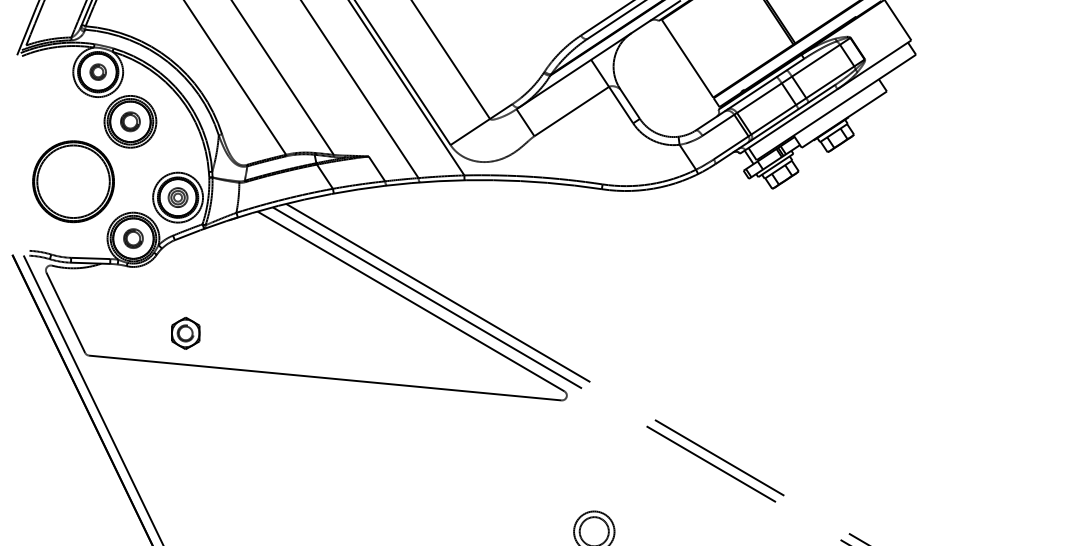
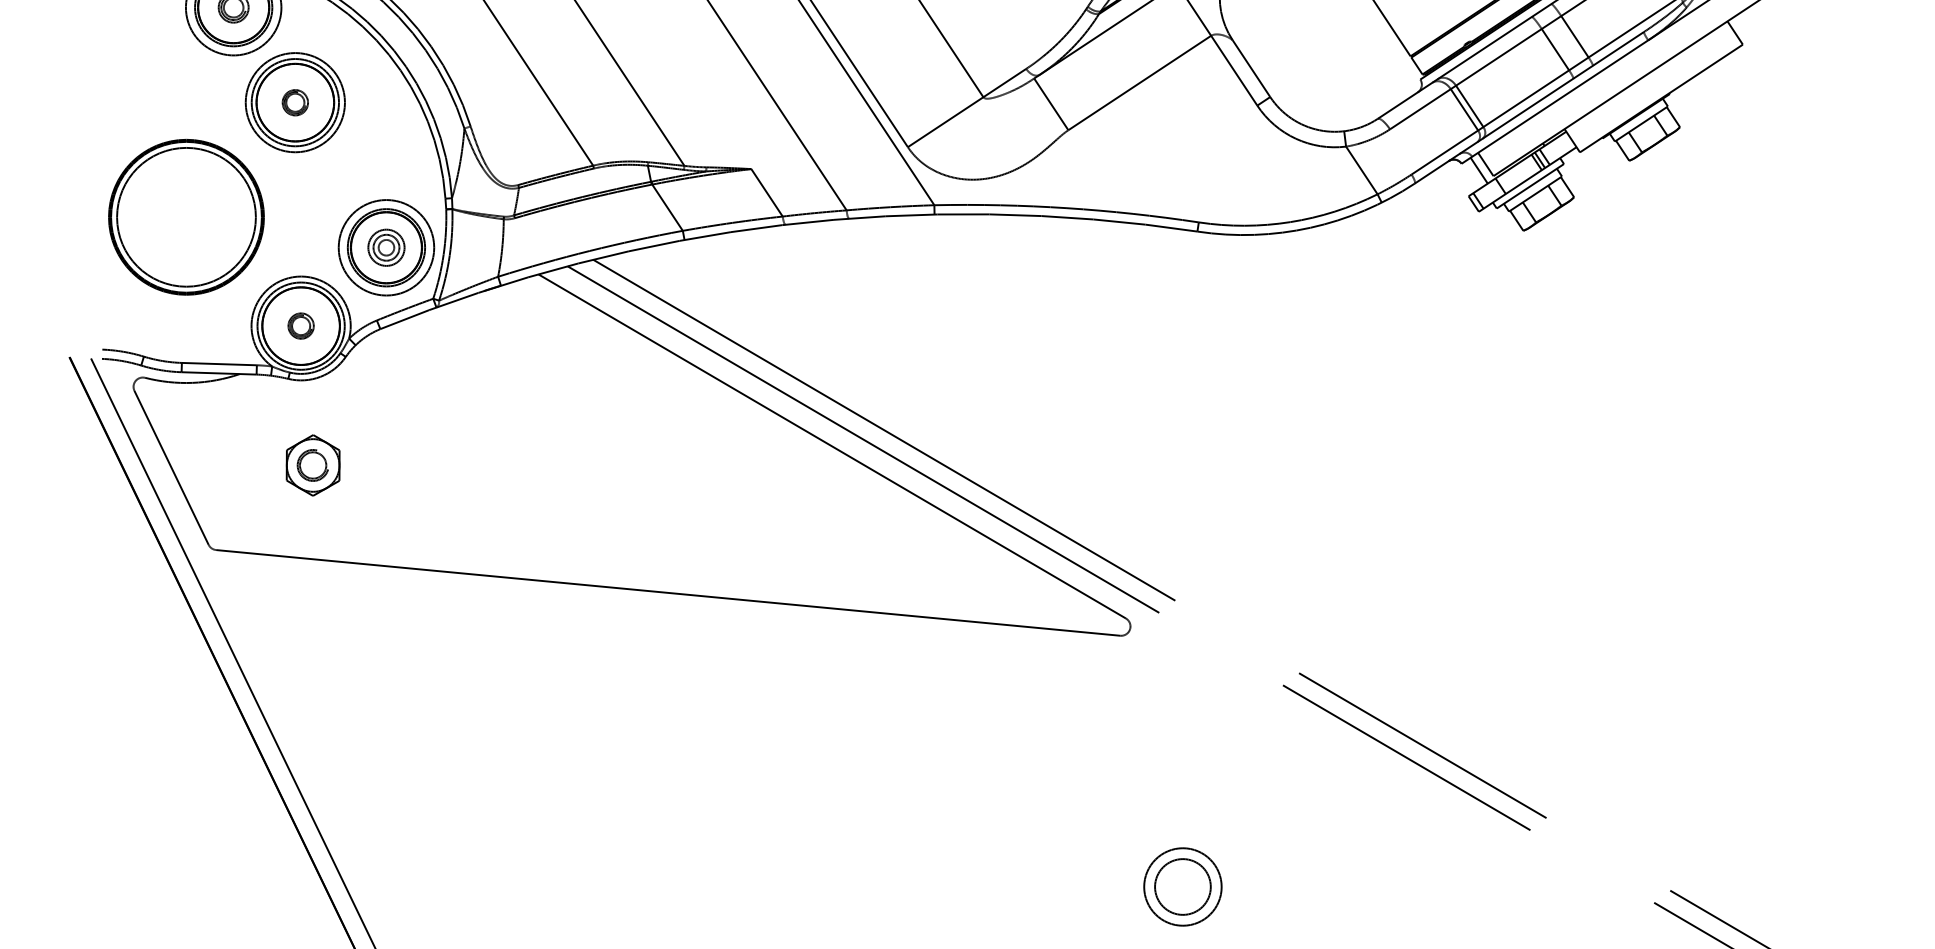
part: (130, 121) -> (295, 102), size x0.7
part: (133, 238) -> (301, 325), size x0.7
part: (185, 333) -> (312, 465), moved

